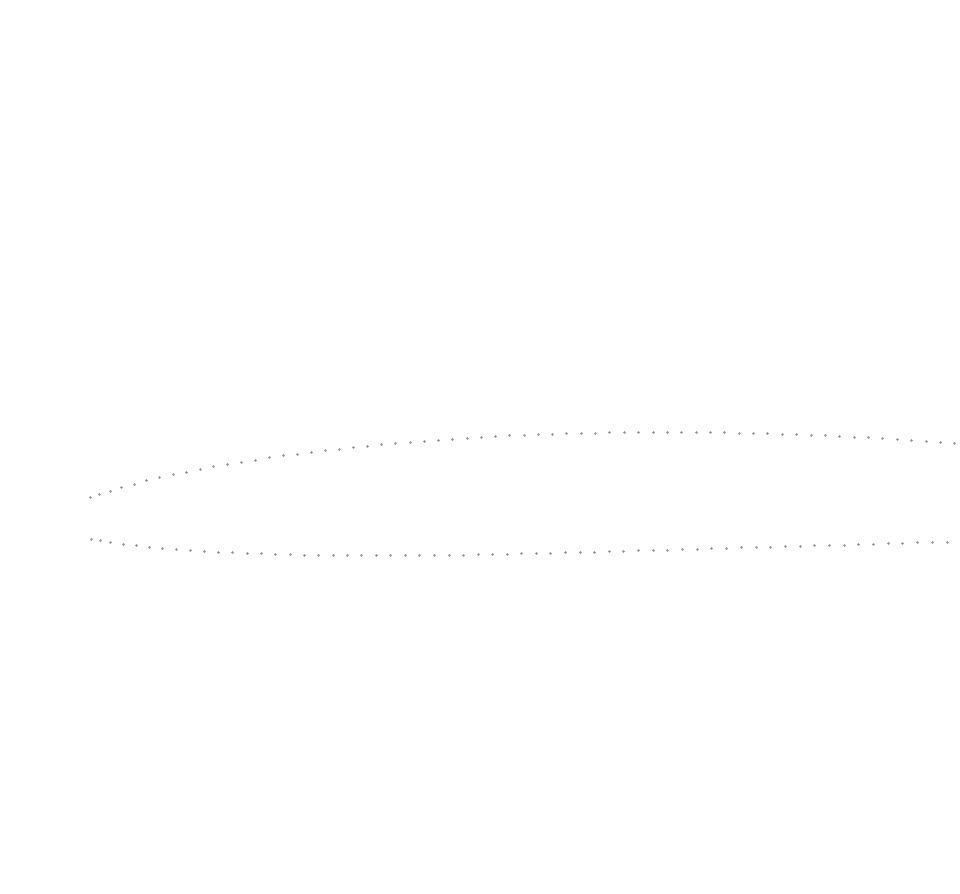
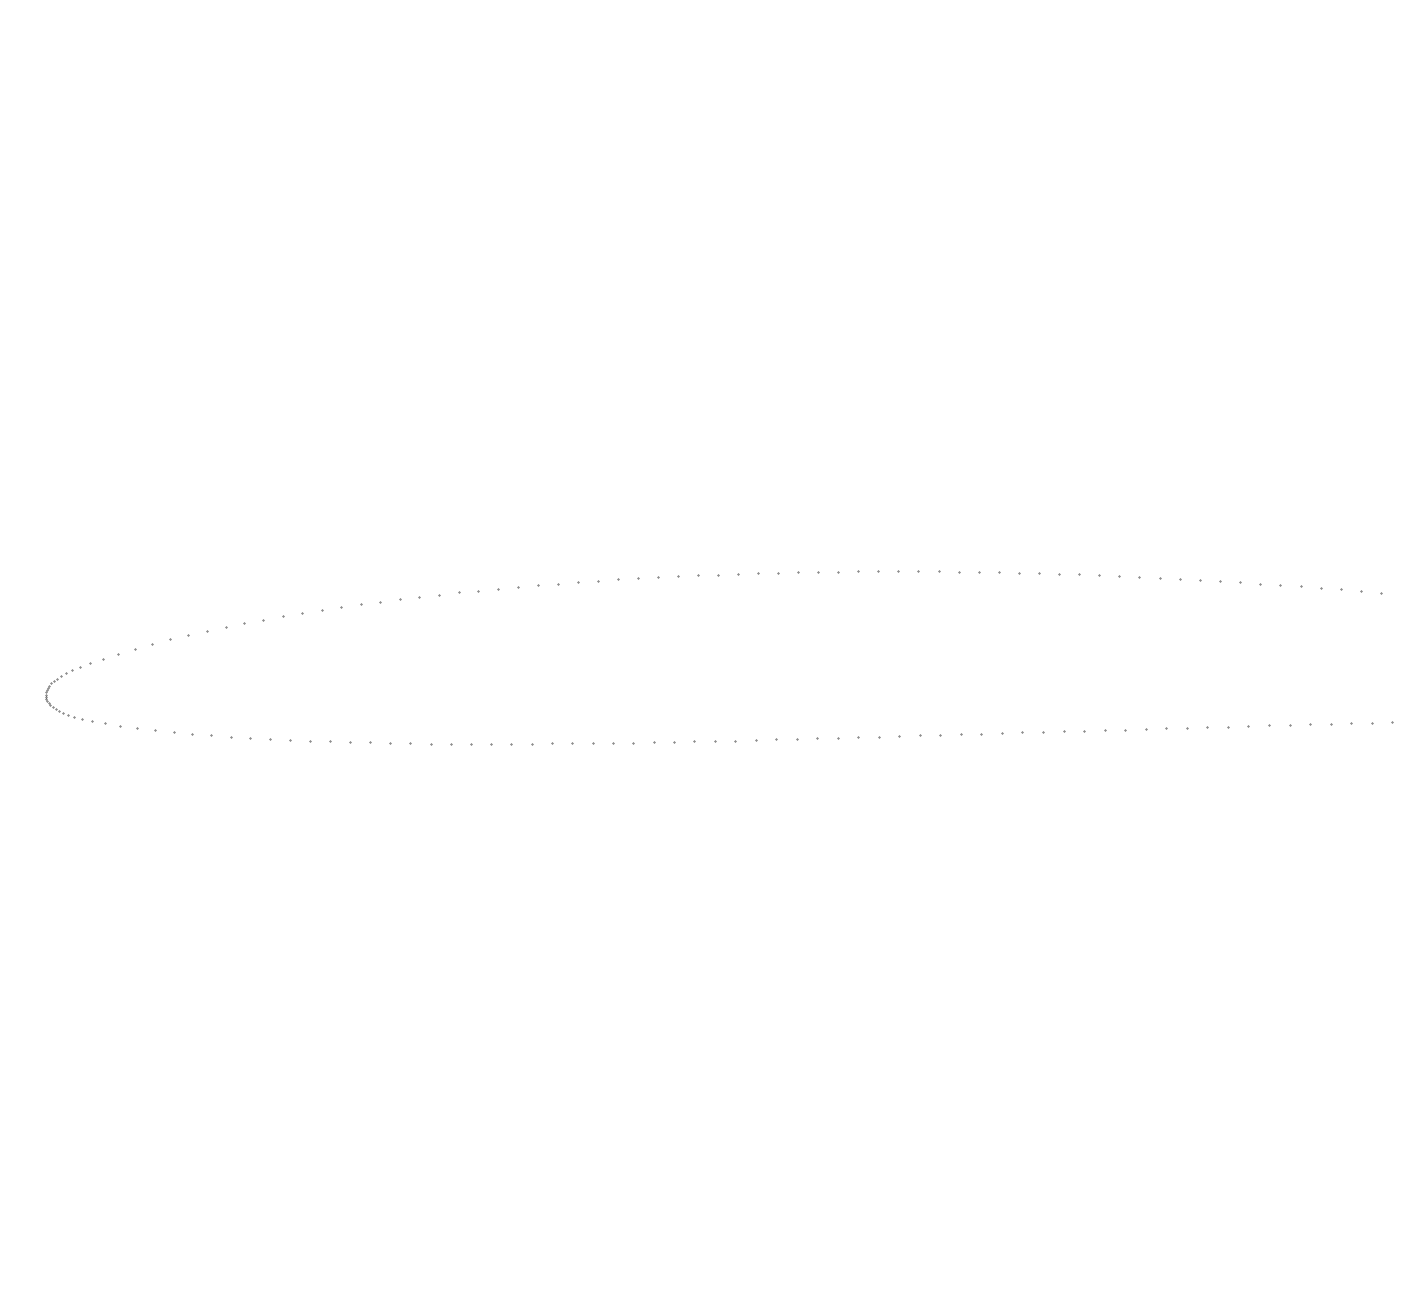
part: (66, 509) -> (57, 680), added

